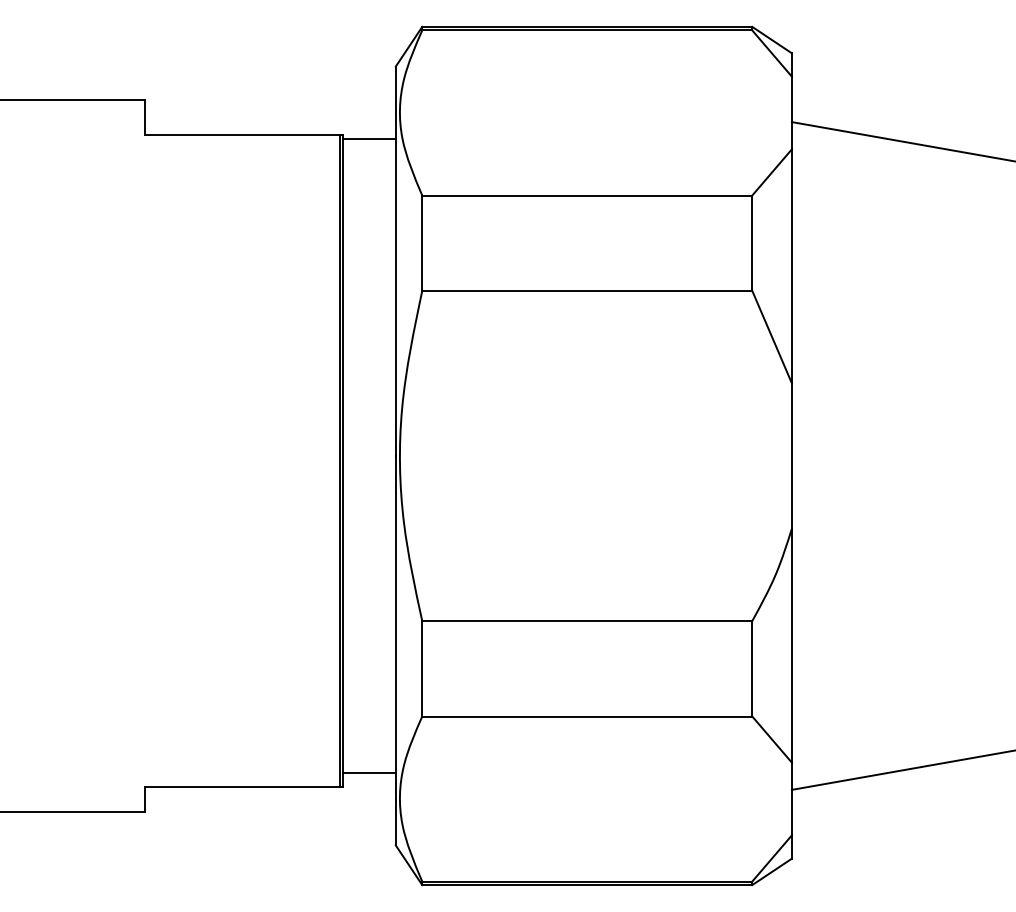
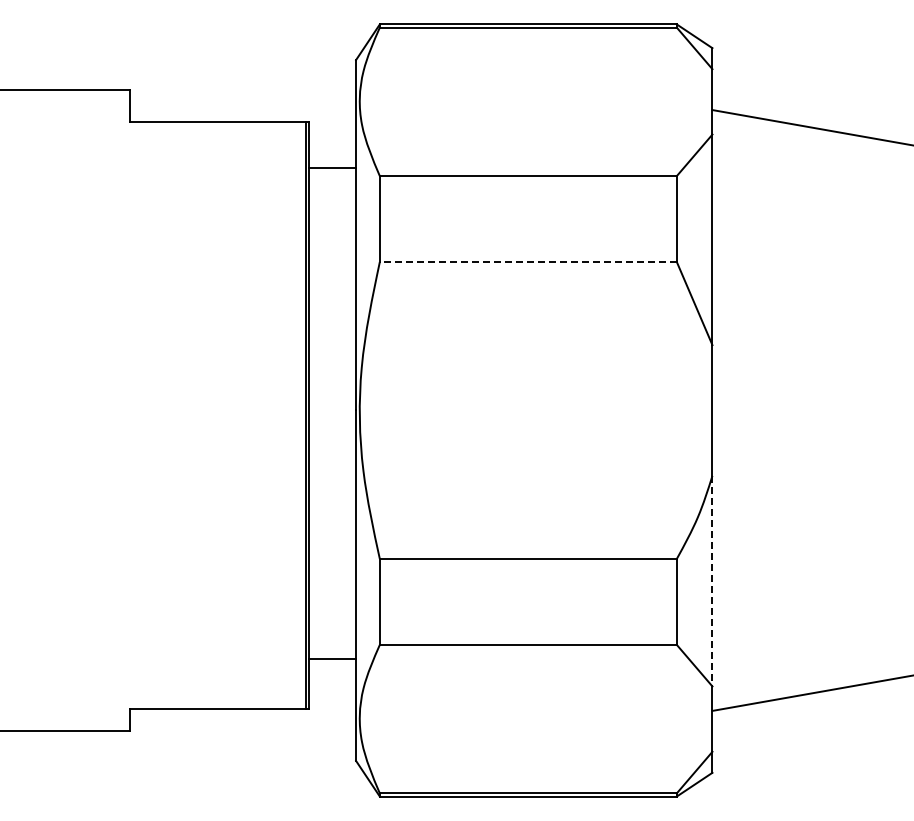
line: (369, 139) -> (332, 168), moved
line: (586, 291) -> (527, 262), solid -> dashed
line: (791, 646) -> (712, 581), solid -> dashed
line: (369, 772) -> (332, 658), moved

